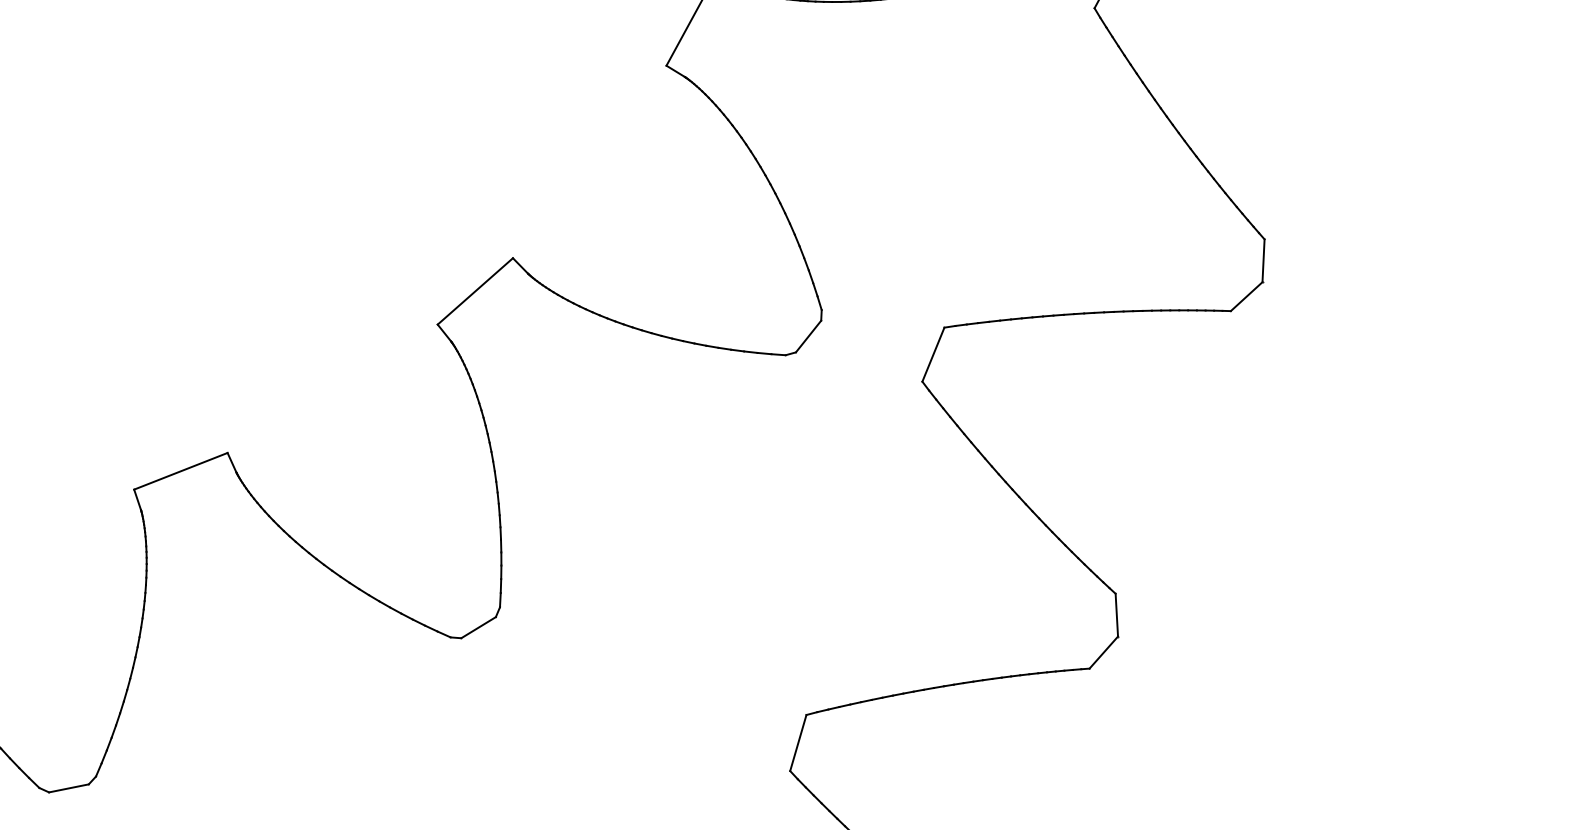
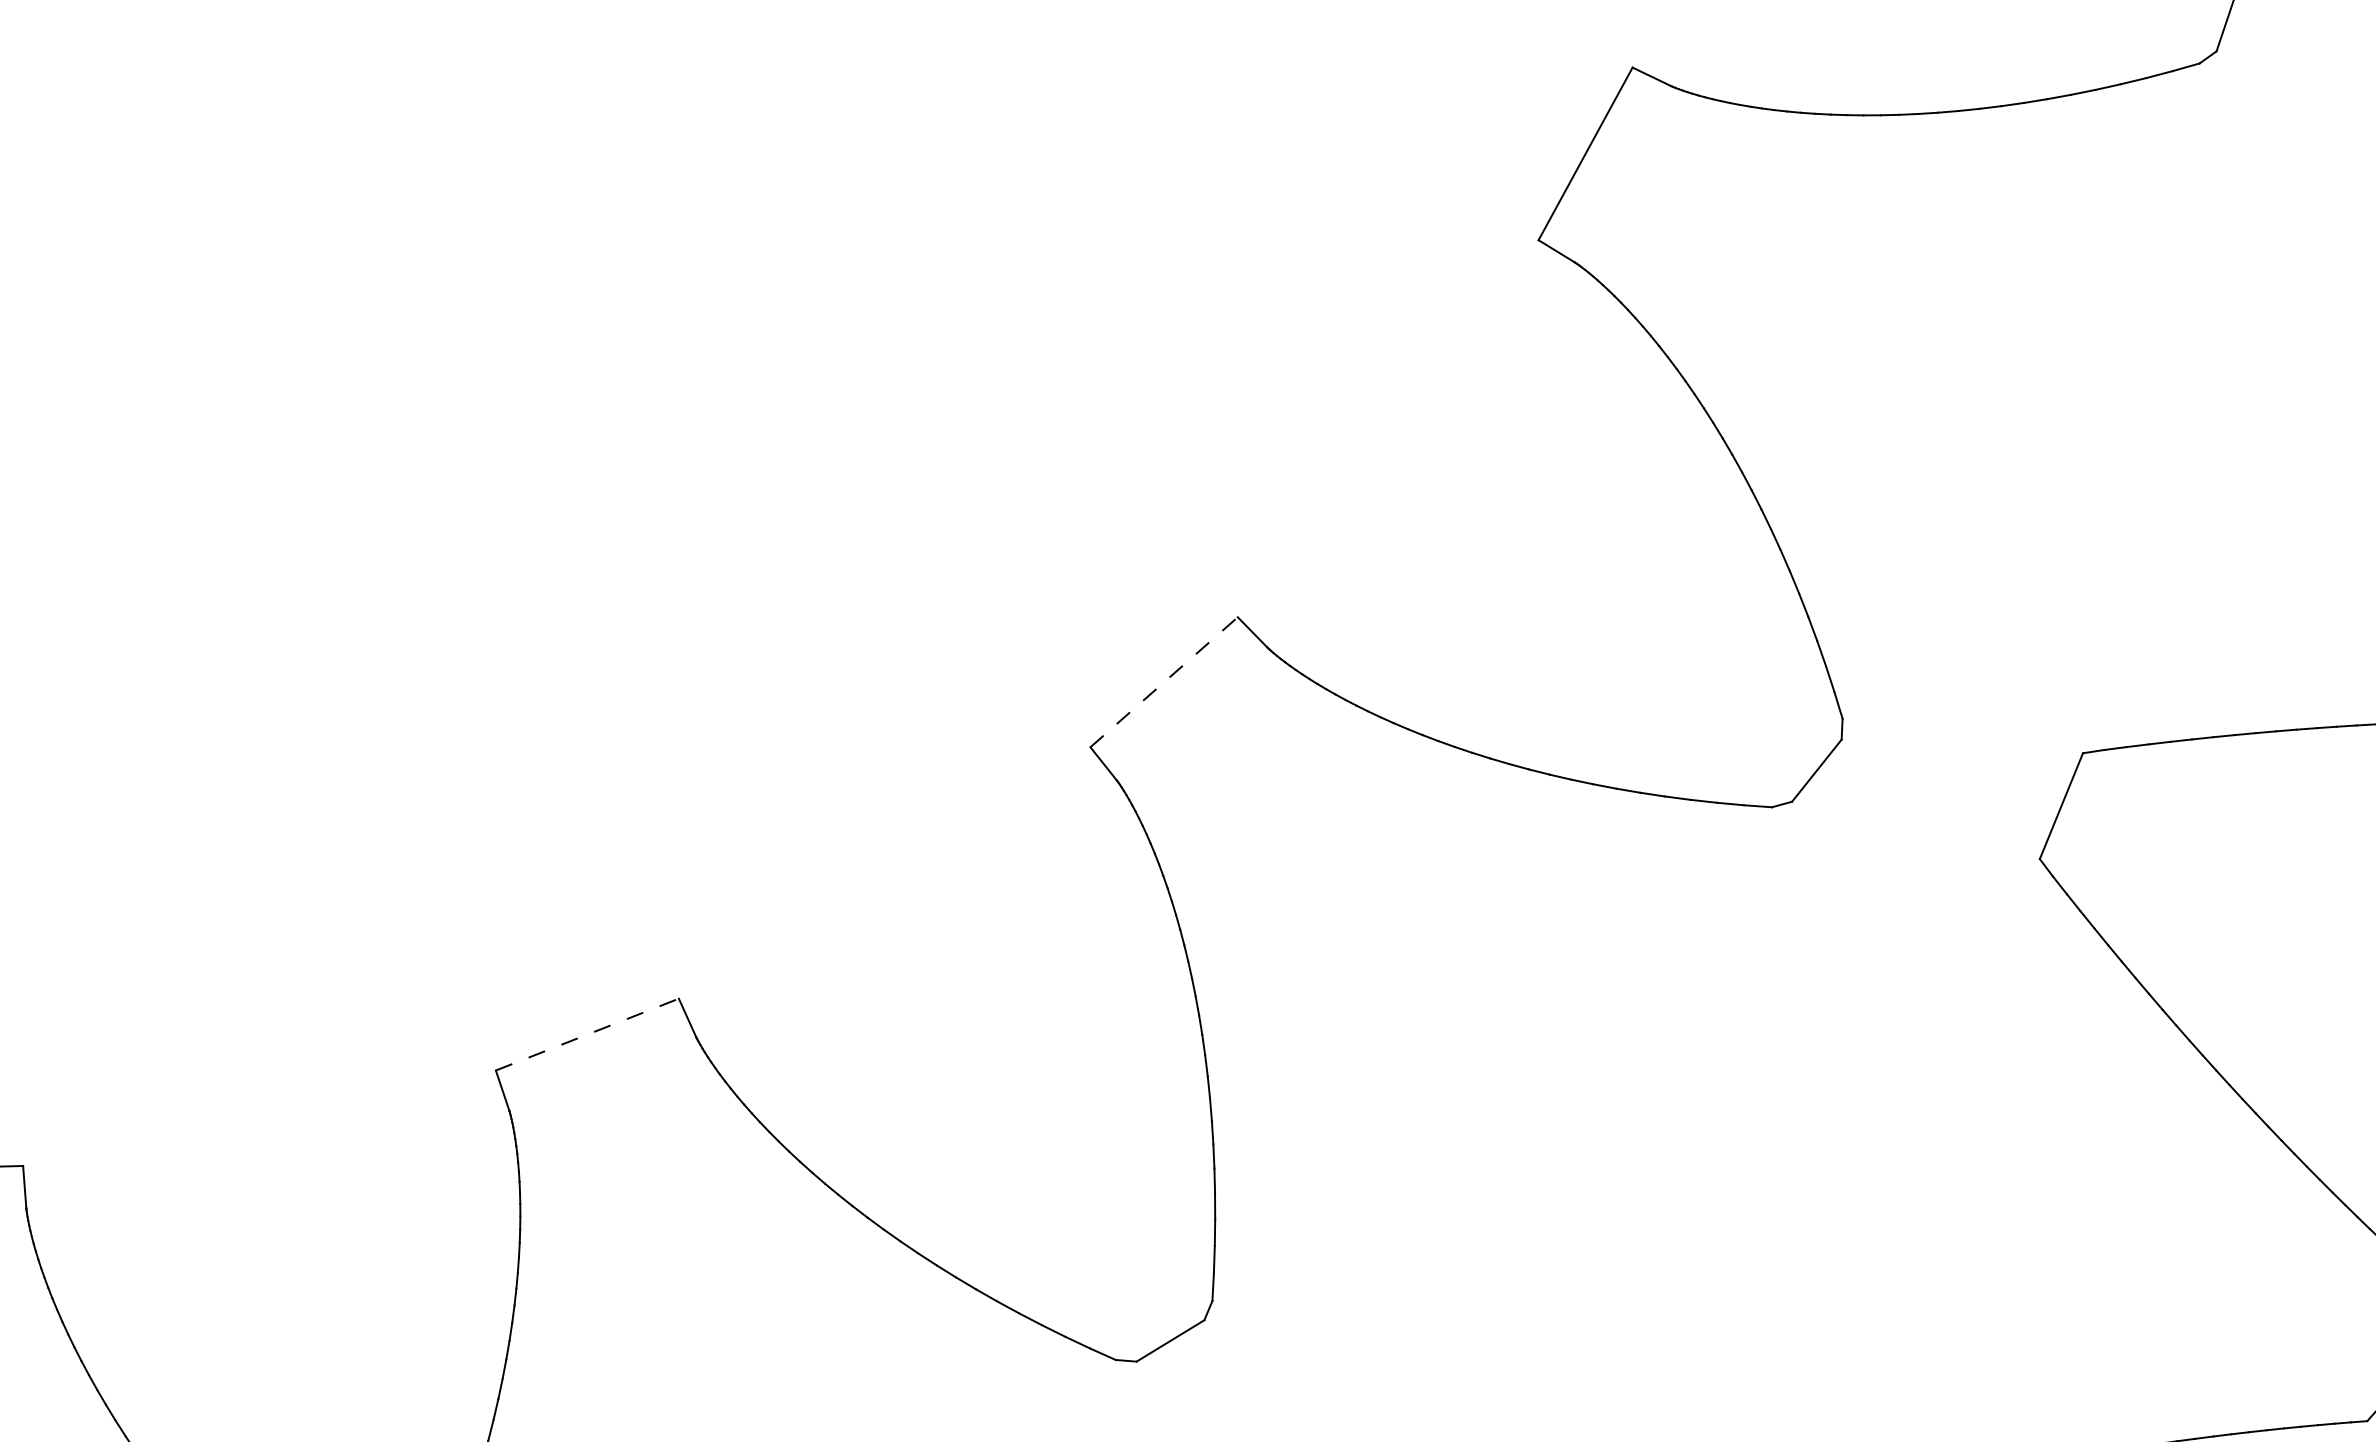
line: (475, 291) -> (1164, 682), solid -> dashed
line: (181, 471) -> (588, 1035), solid -> dashed

